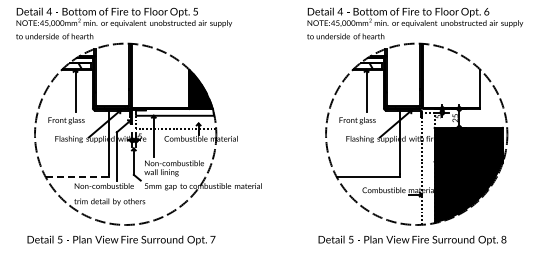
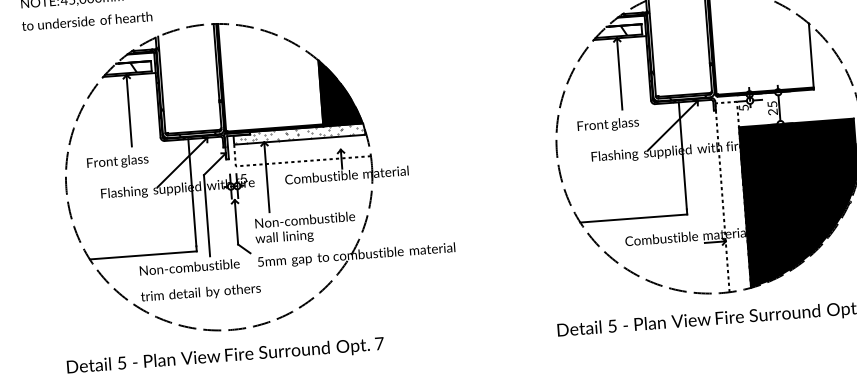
hatch: (174, 112) -> (298, 134), added
line: (77, 177) -> (143, 256), dashed -> solid

